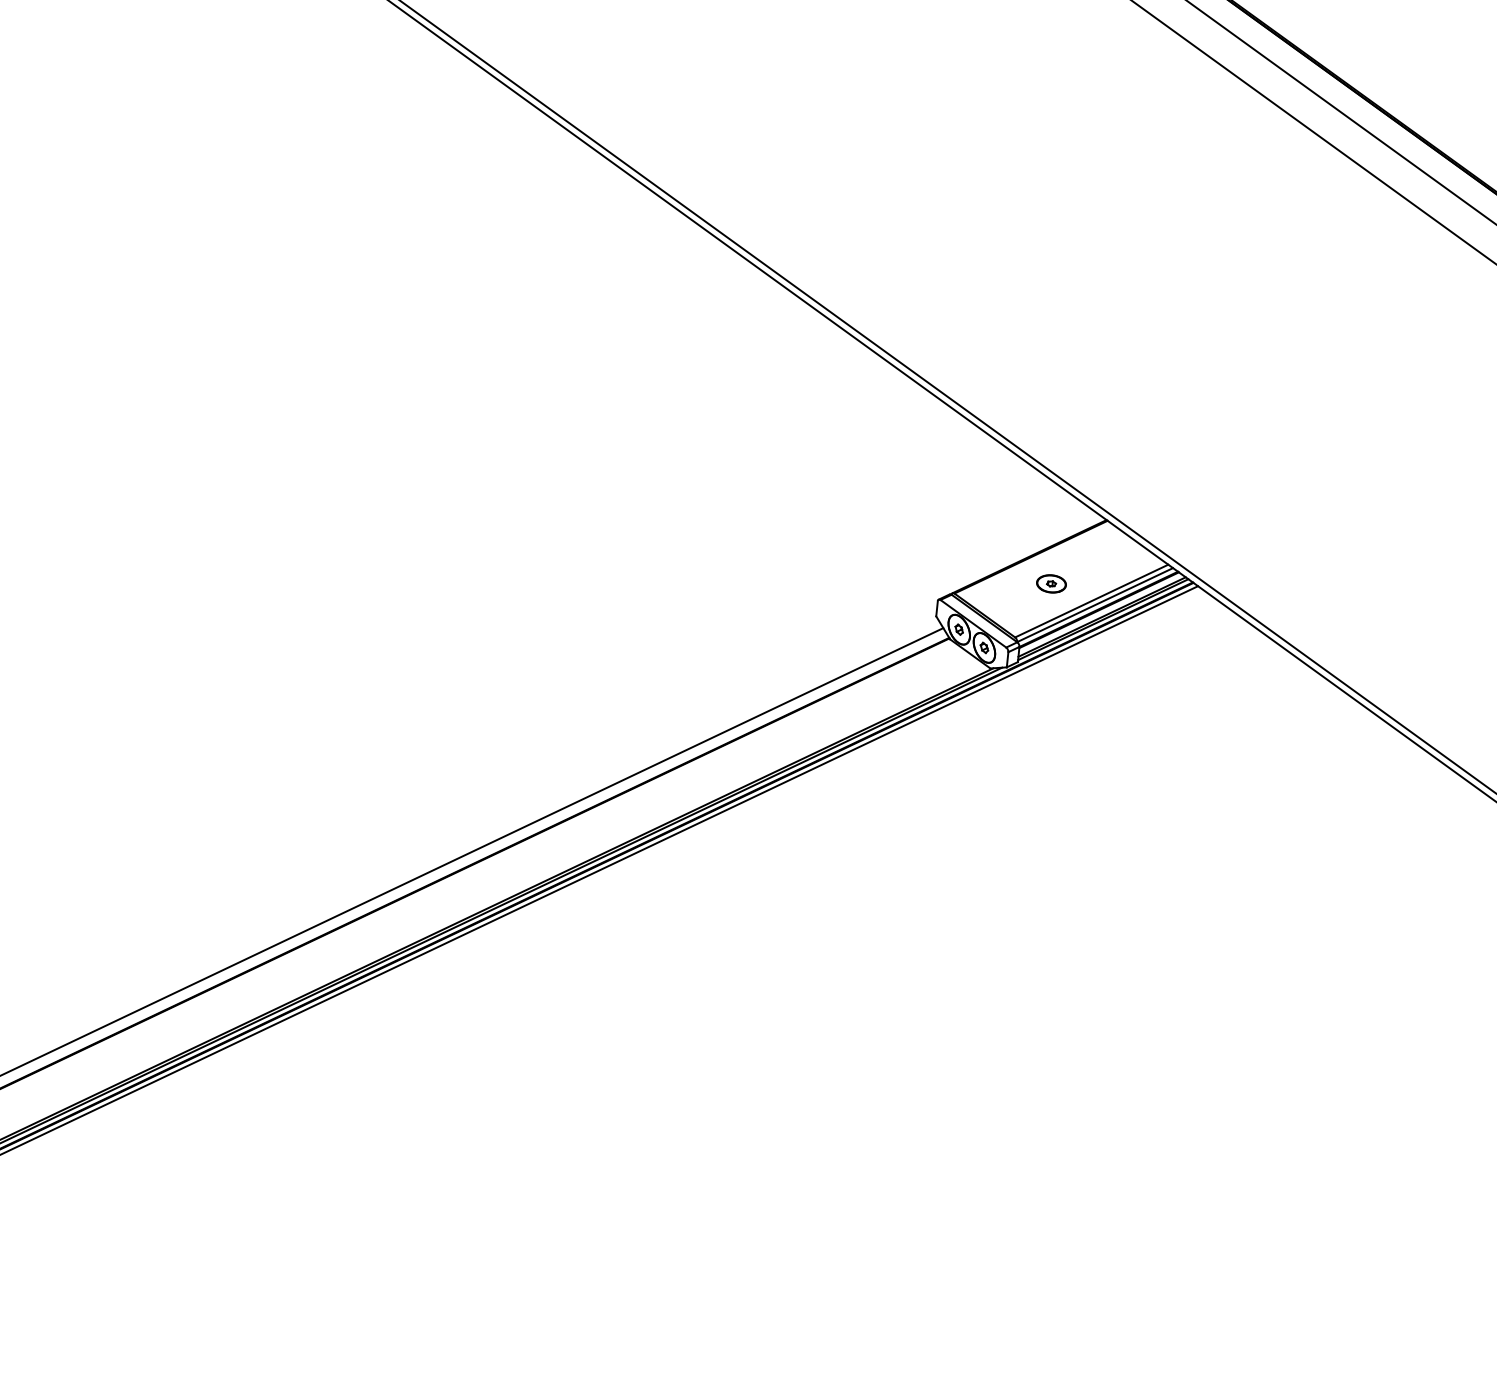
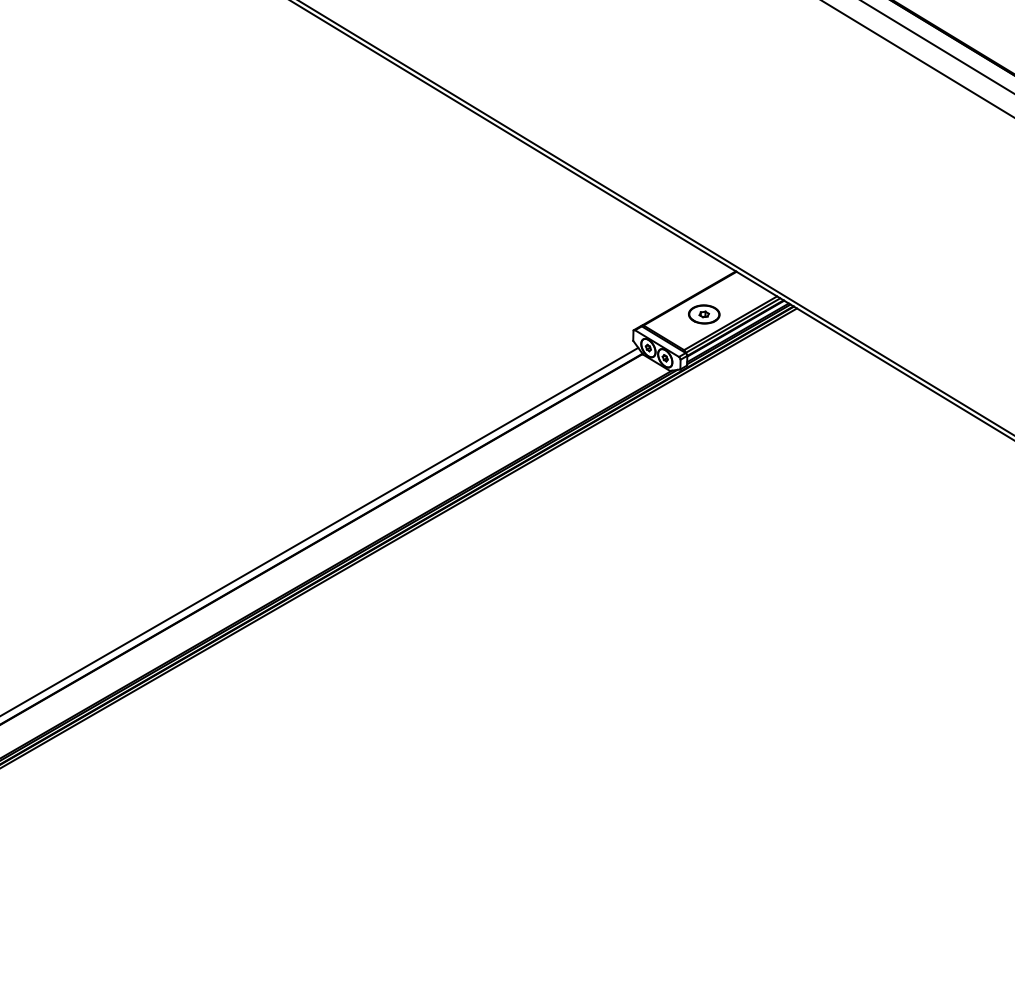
part: (1051, 583) -> (704, 314), size x1.67

